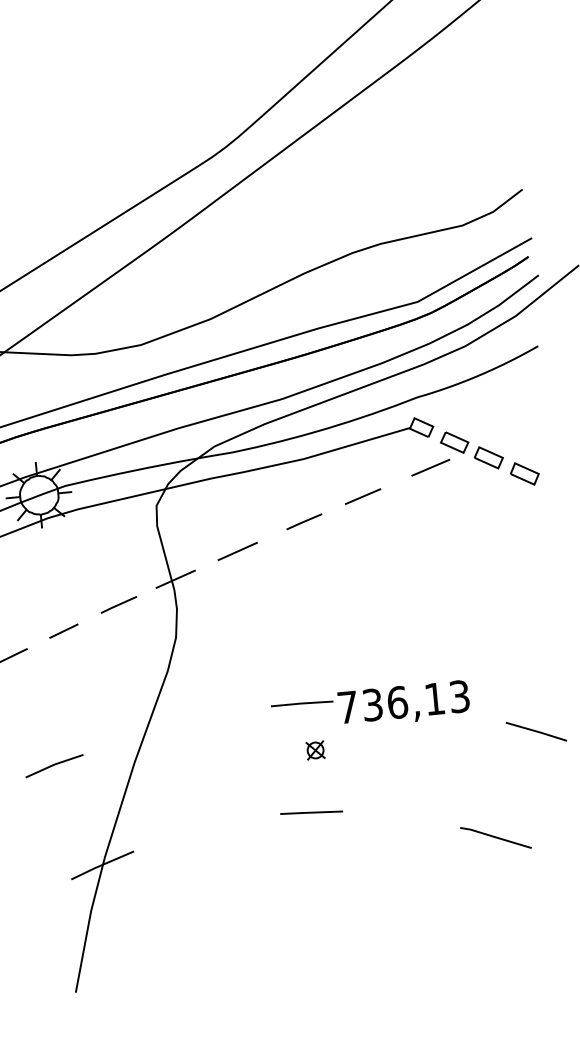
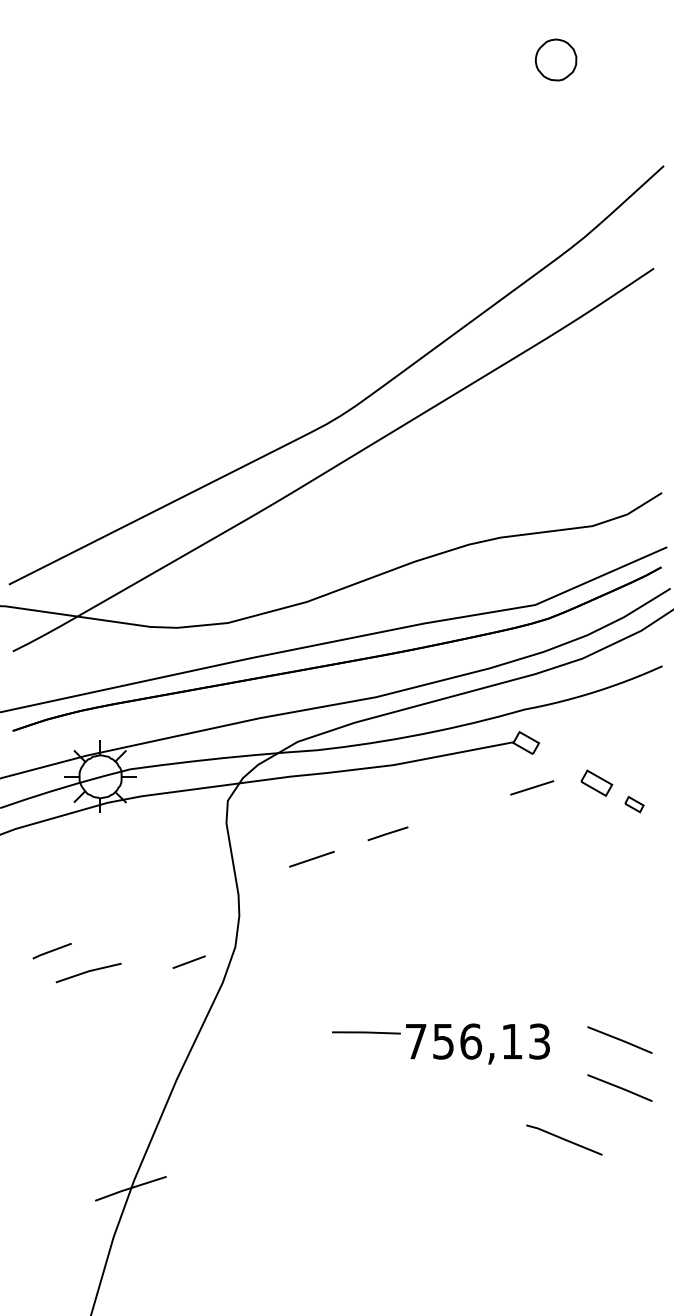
part: (454, 443) -> (560, 763), removed
part: (524, 473) -> (634, 804), size x0.6
line: (362, 496) -> (454, 812), removed
line: (175, 578) -> (240, 882), removed
line: (118, 605) -> (175, 905), removed
line: (63, 630) -> (188, 961), moved
line: (531, 687) -> (619, 1039), added
text: (372, 704) -> (443, 1040), 736,13 -> 756,13
part: (315, 750) -> (376, 1085), removed
line: (54, 765) -> (88, 972), moved
line: (310, 812) -> (364, 1152), removed
line: (495, 837) -> (564, 1139), moved

